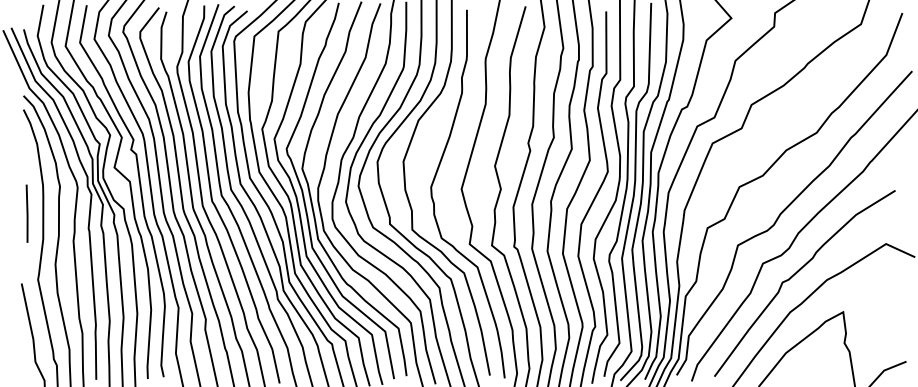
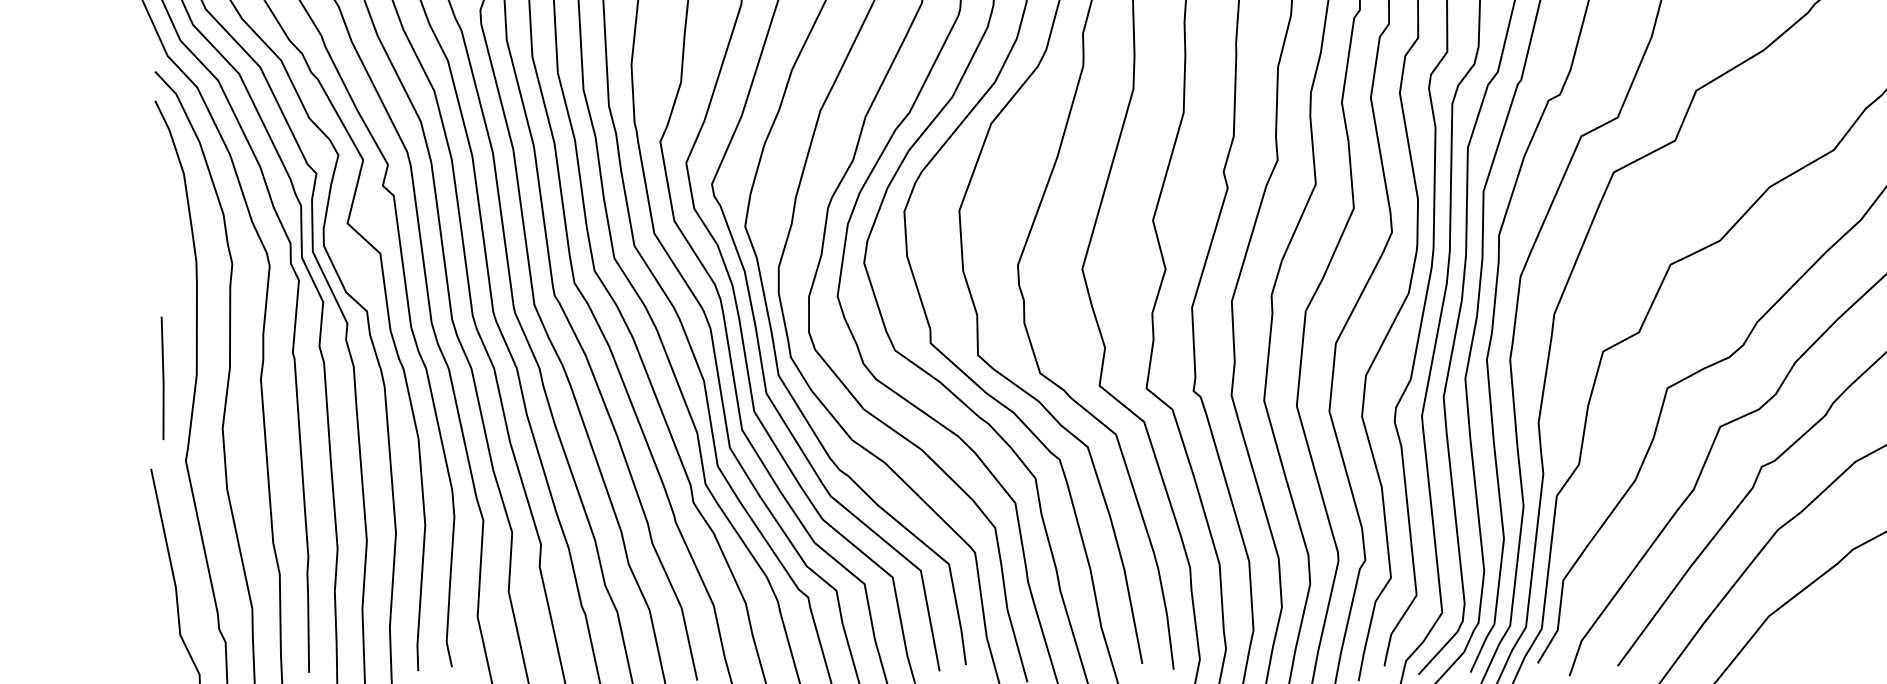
line: (26, 213) -> (161, 377), moved

